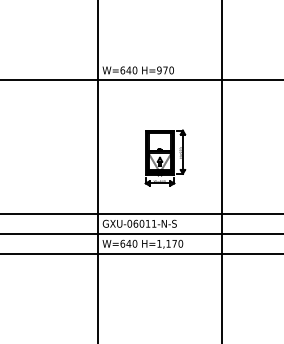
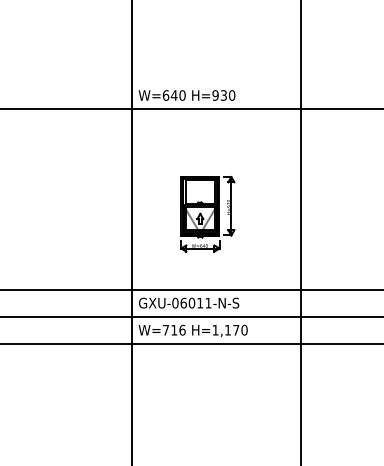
text: (165, 70) -> (223, 95), H=970 -> H=930
part: (165, 158) -> (207, 214), moved
text: (128, 243) -> (173, 329), W=640 -> W=716

